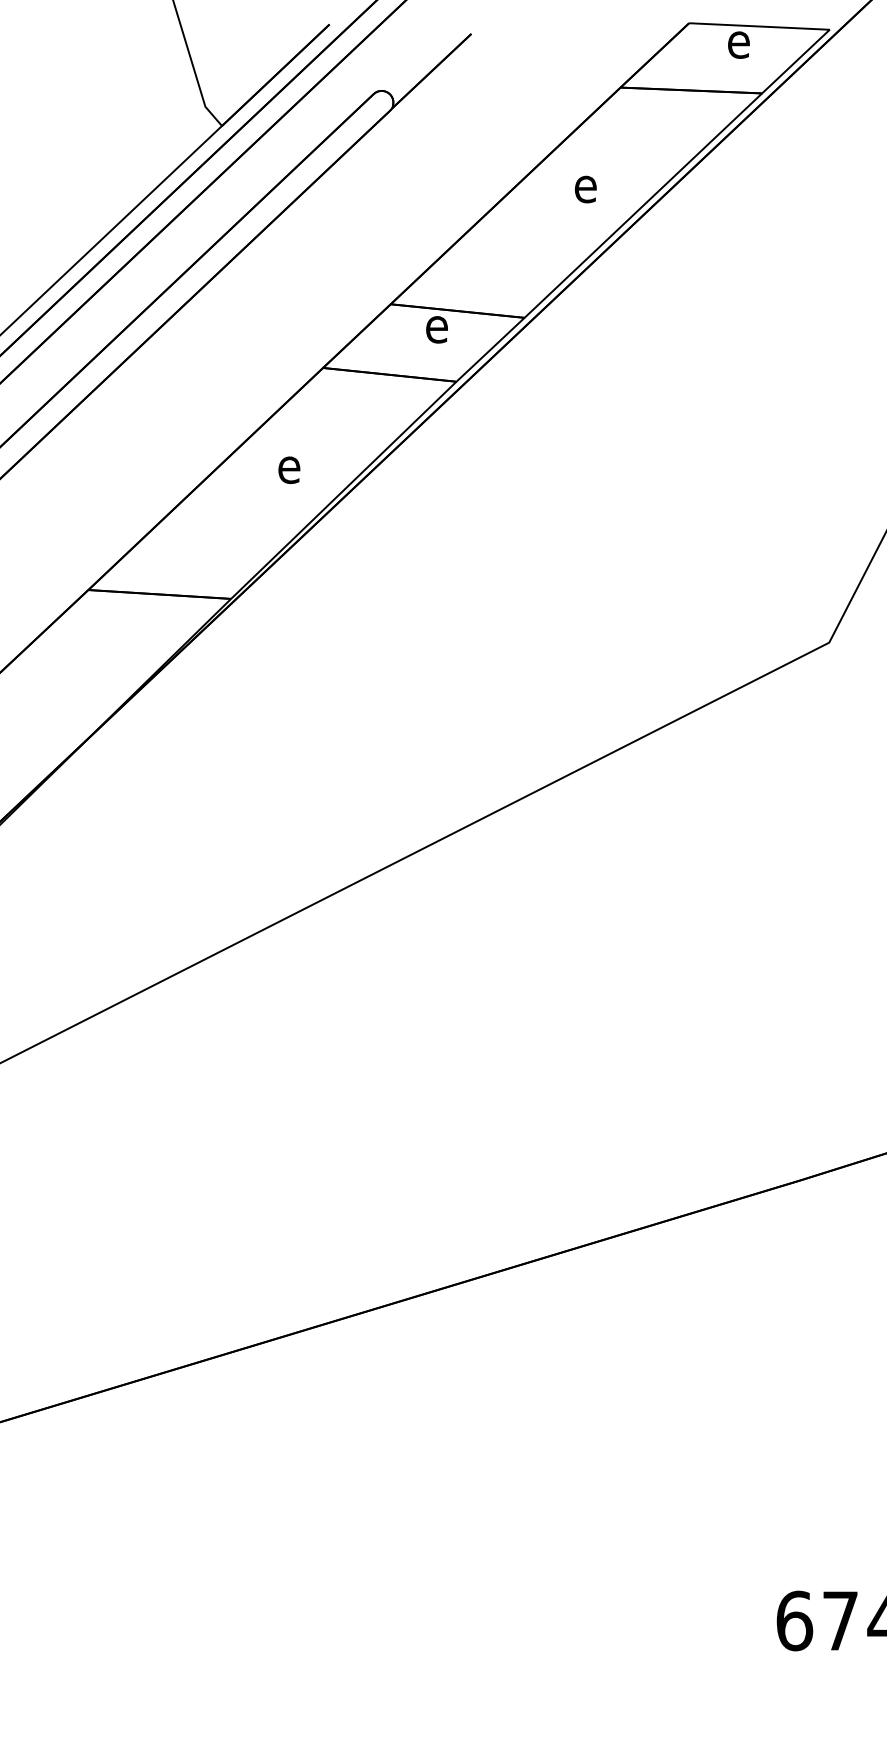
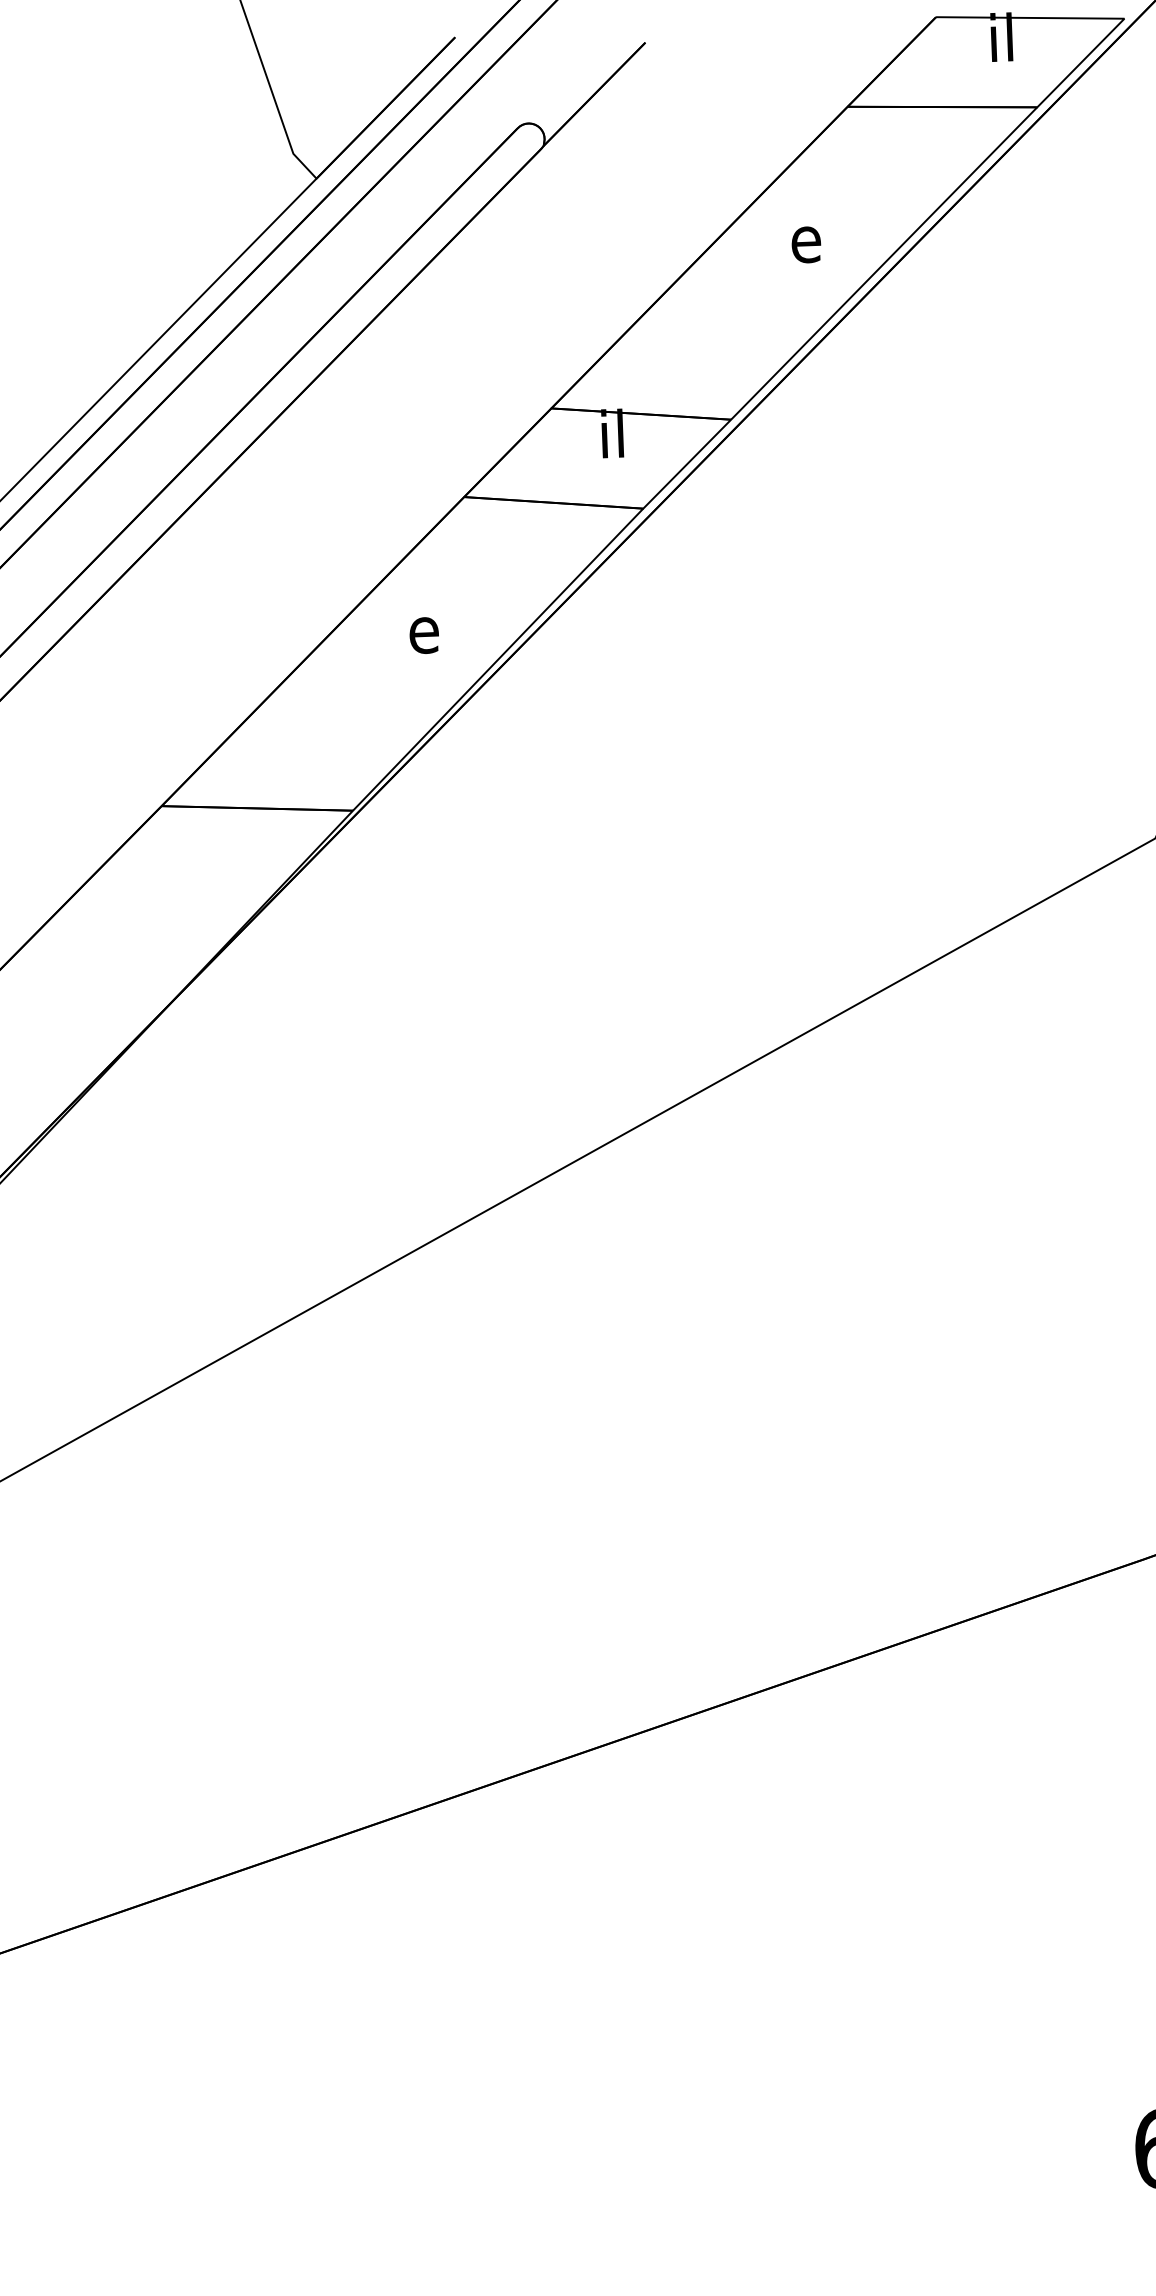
text: (738, 40) -> (1002, 37), e -> il
text: (436, 324) -> (613, 433), e -> il

